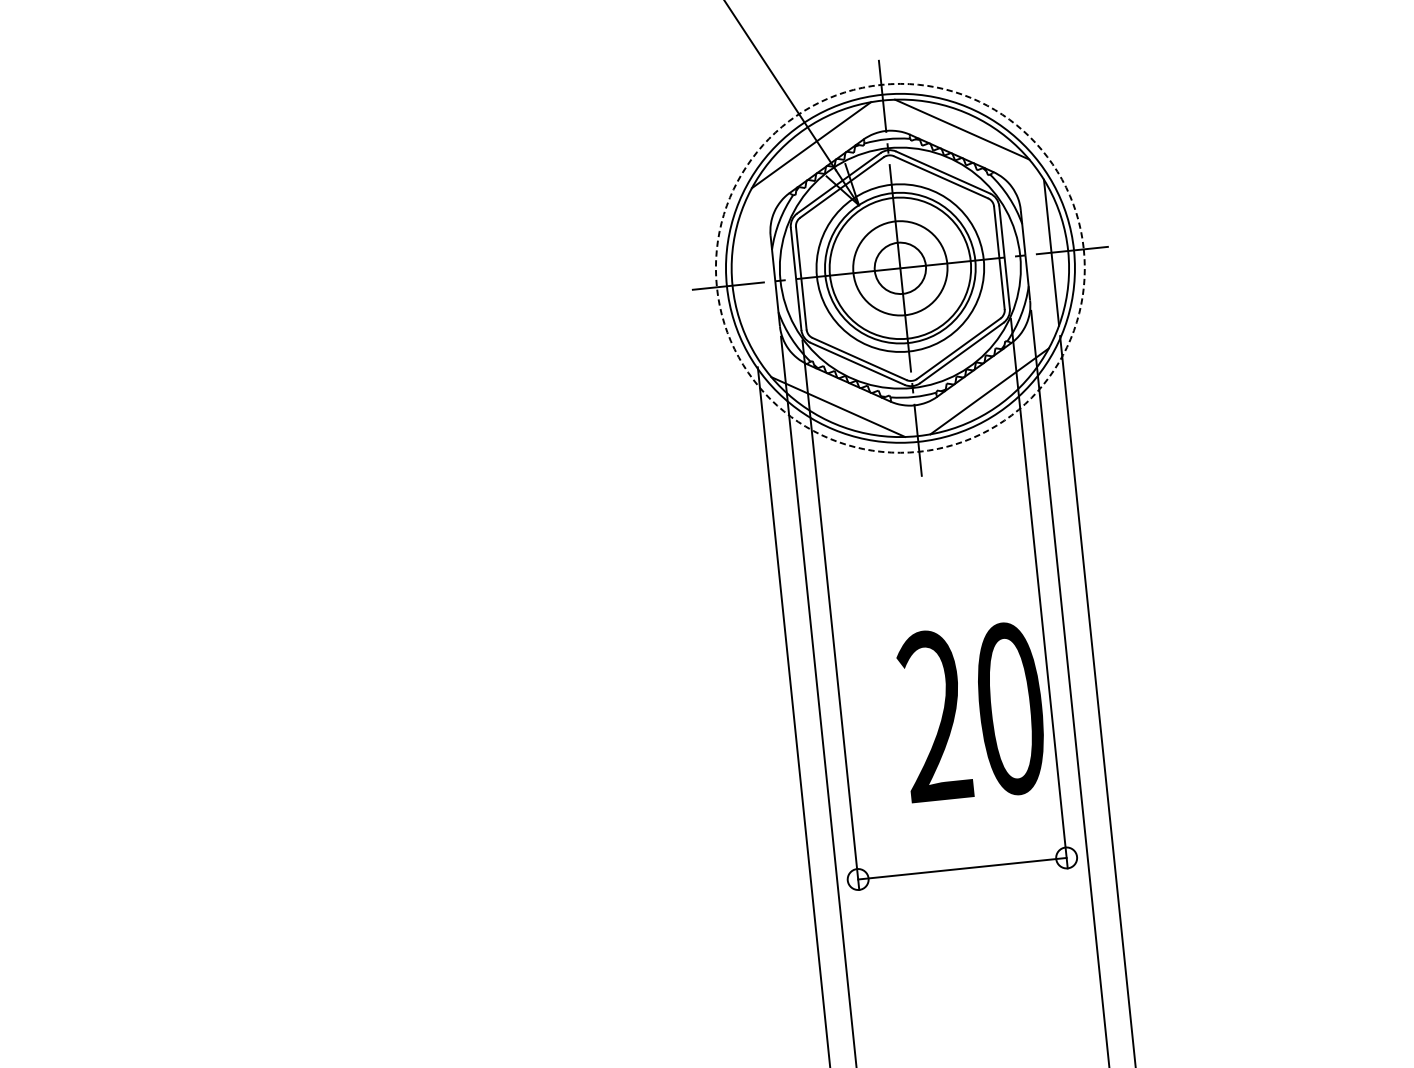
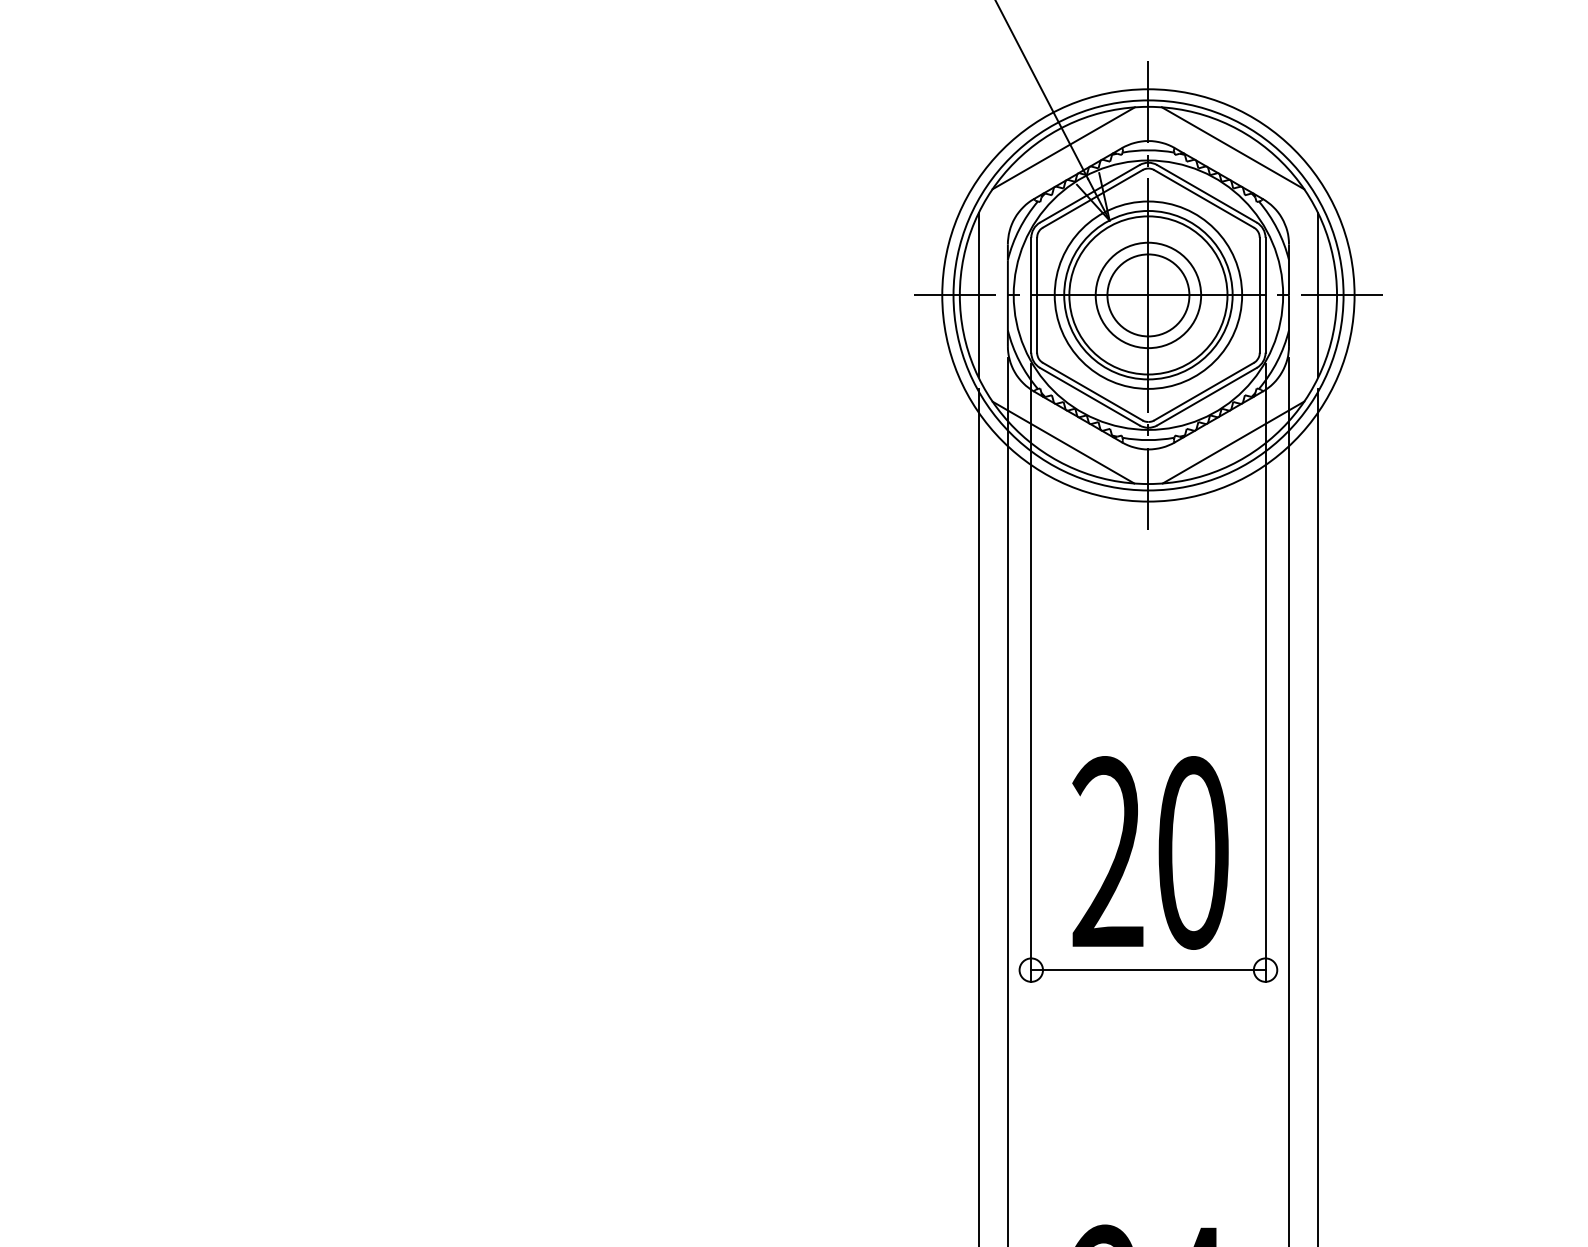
circle: (900, 268) -> (1148, 295), dashed -> solid
circle: (900, 268) -> (1148, 295), size x1.43
line: (749, 284) -> (978, 295), added
text: (972, 712) -> (1150, 852), moved

